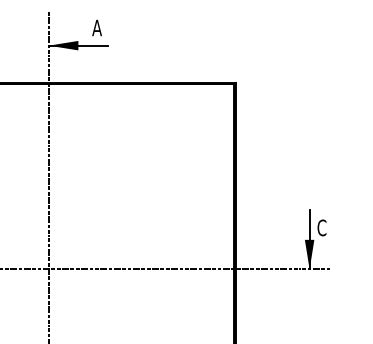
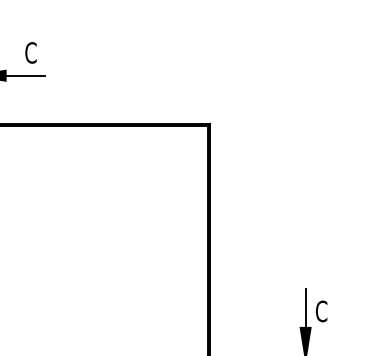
text: (96, 27) -> (30, 52), A -> C

